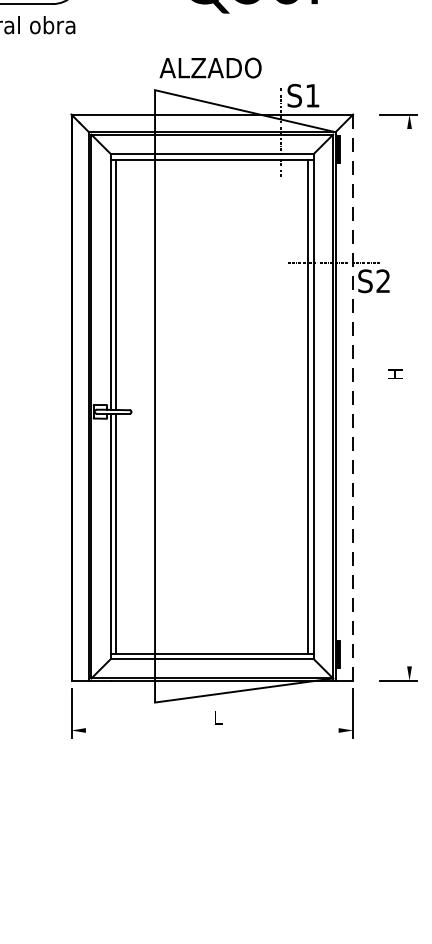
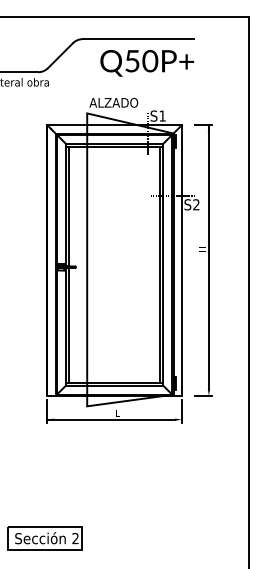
line: (408, 391) -> (208, 257), added
line: (352, 399) -> (181, 261), dashed -> solid
line: (205, 730) -> (111, 419), added

